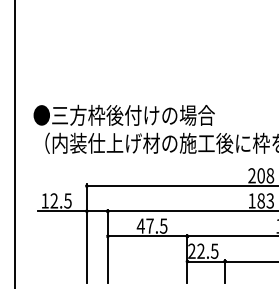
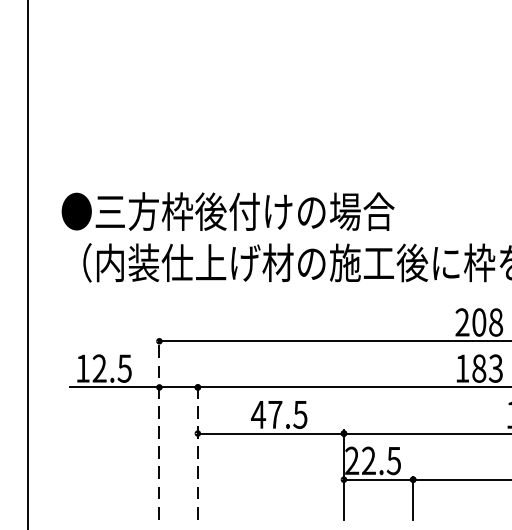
line: (86, 233) -> (158, 428), solid -> dashed
line: (107, 246) -> (197, 452), solid -> dashed

